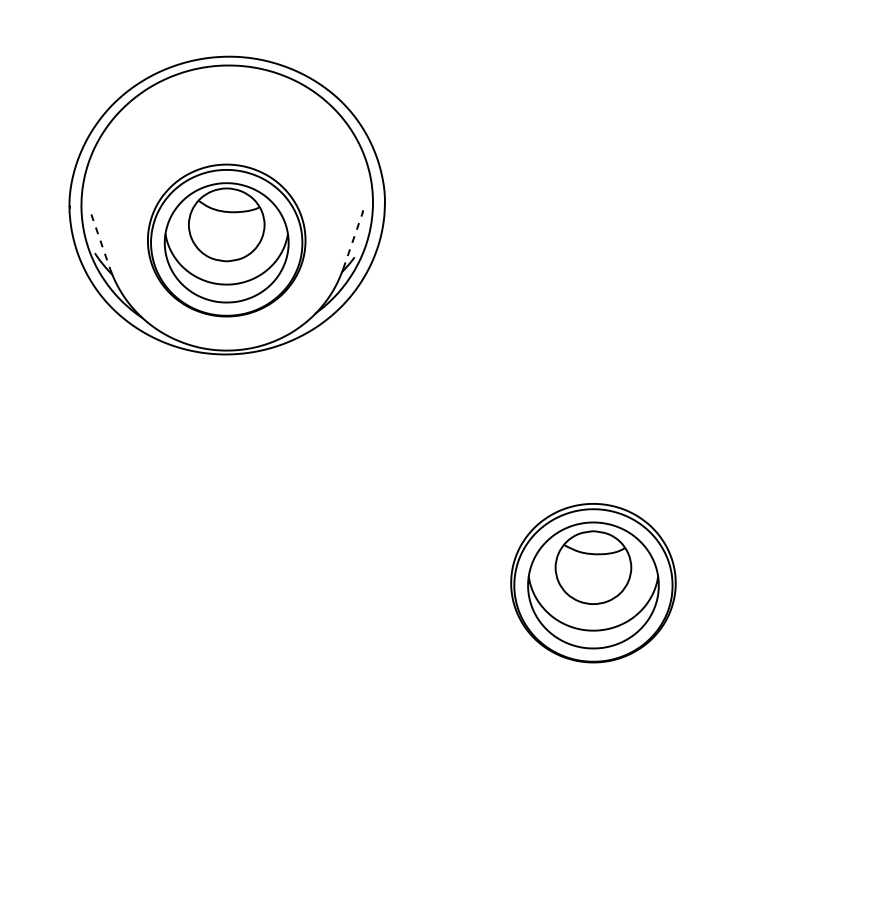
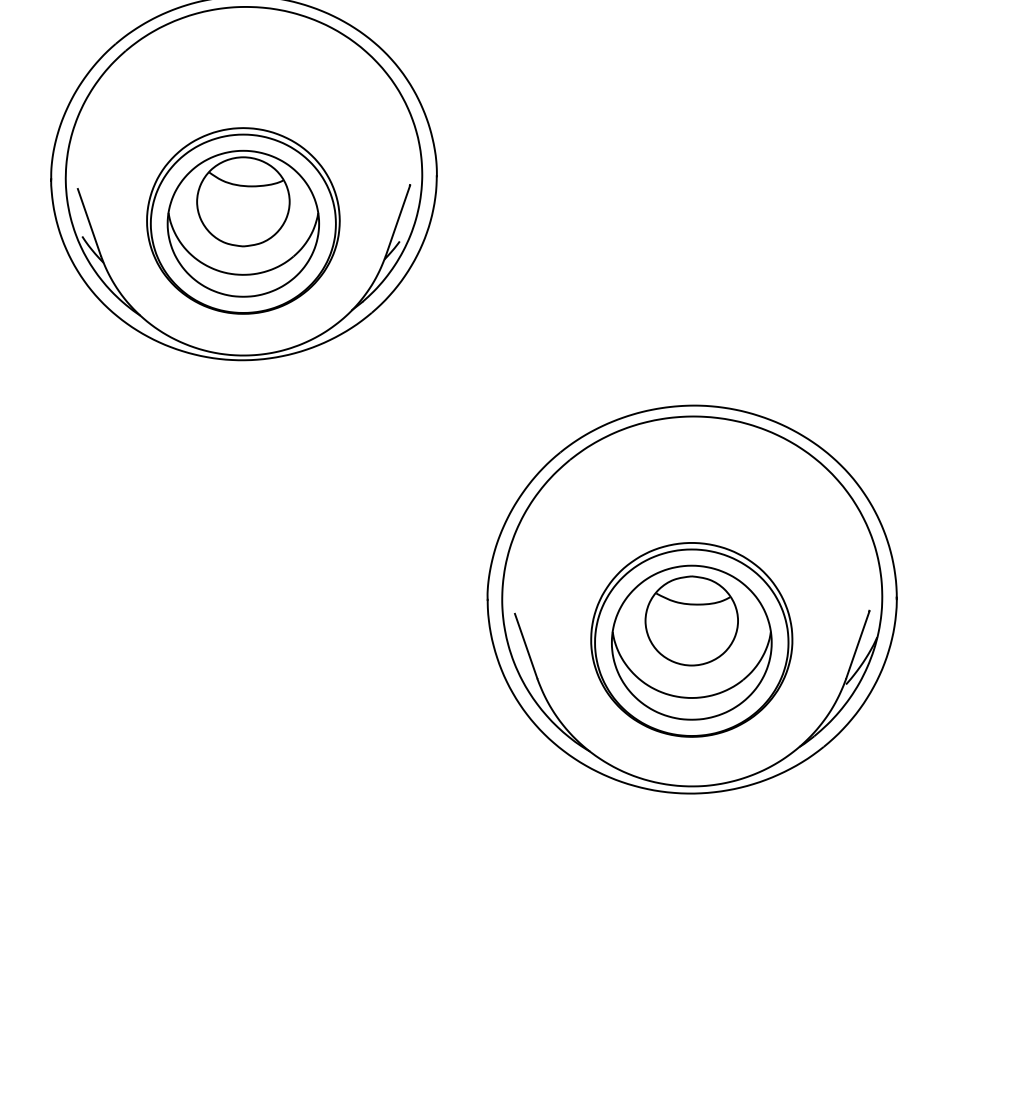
line: (353, 239) -> (398, 219), dashed -> solid
line: (100, 241) -> (89, 222), dashed -> solid
part: (593, 549) -> (691, 598), added

